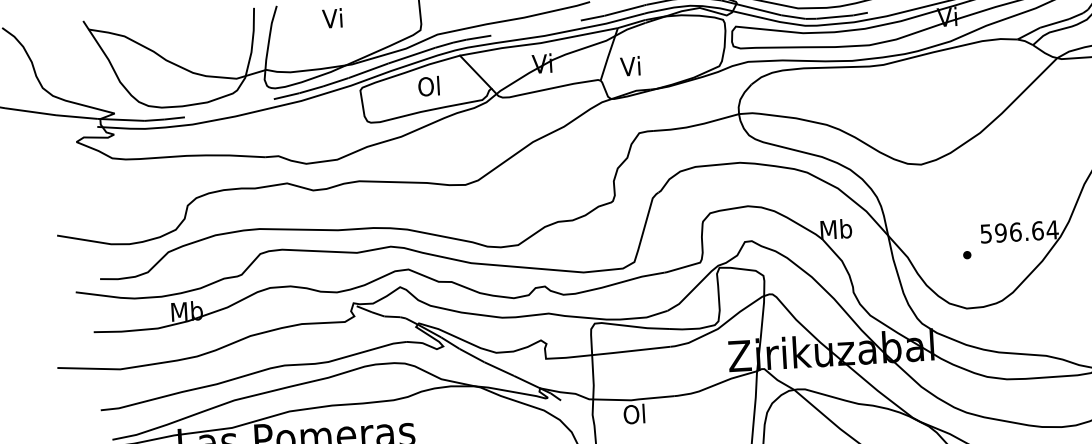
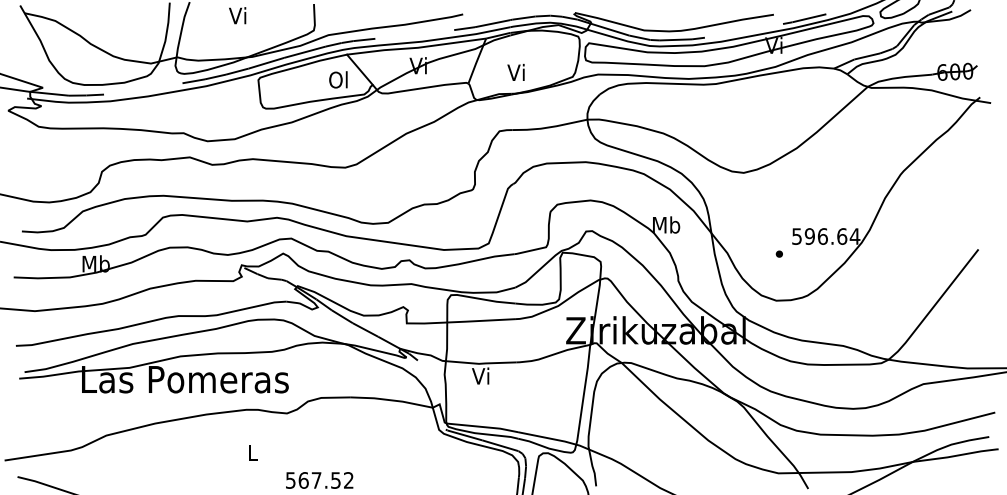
text: (629, 66) -> (515, 72), moved
text: (429, 85) -> (338, 79), moved
text: (633, 413) -> (480, 375), Ol -> Vi

